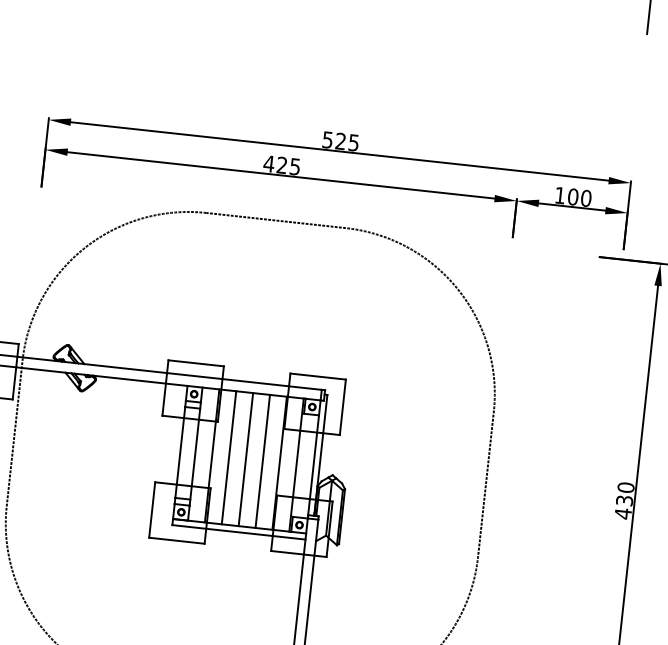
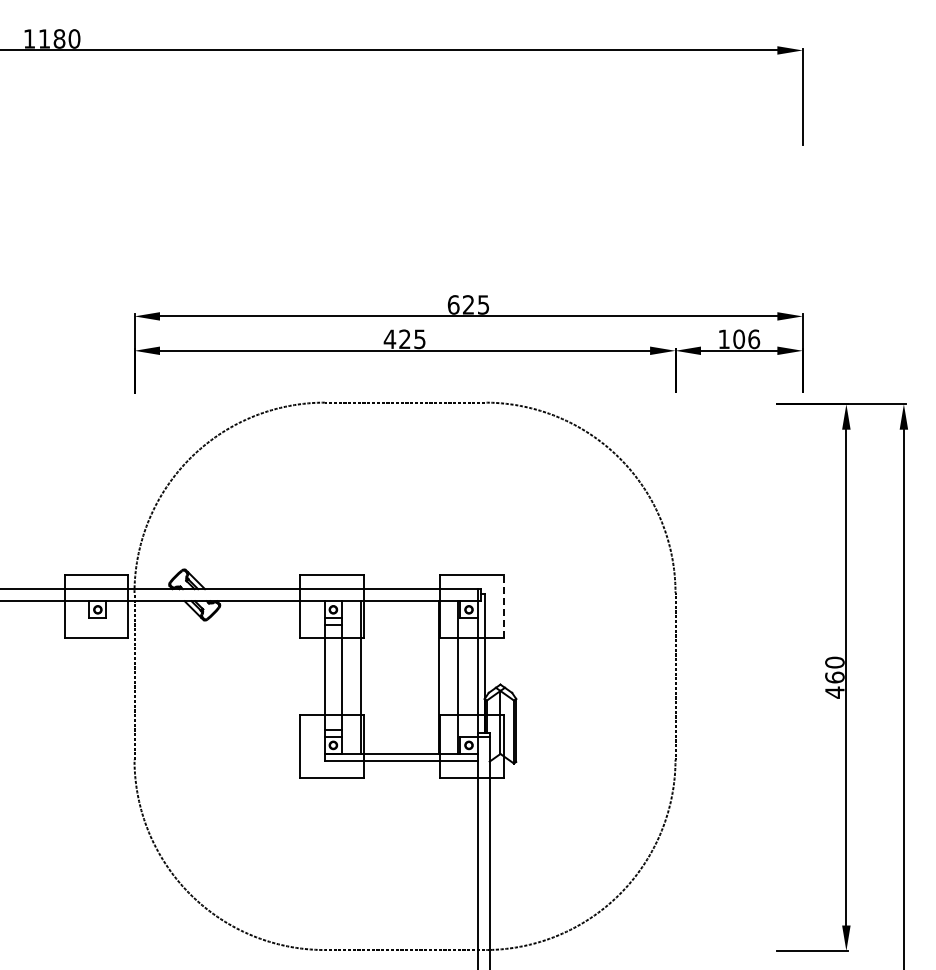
text: (327, 139) -> (453, 304), 525 -> 625
text: (586, 197) -> (754, 338), 100 -> 106
line: (342, 407) -> (503, 606), solid -> dashed
line: (228, 457) -> (380, 677), removed
line: (246, 459) -> (400, 677), removed
line: (262, 461) -> (419, 677), removed
text: (624, 500) -> (834, 677), 430 -> 460

